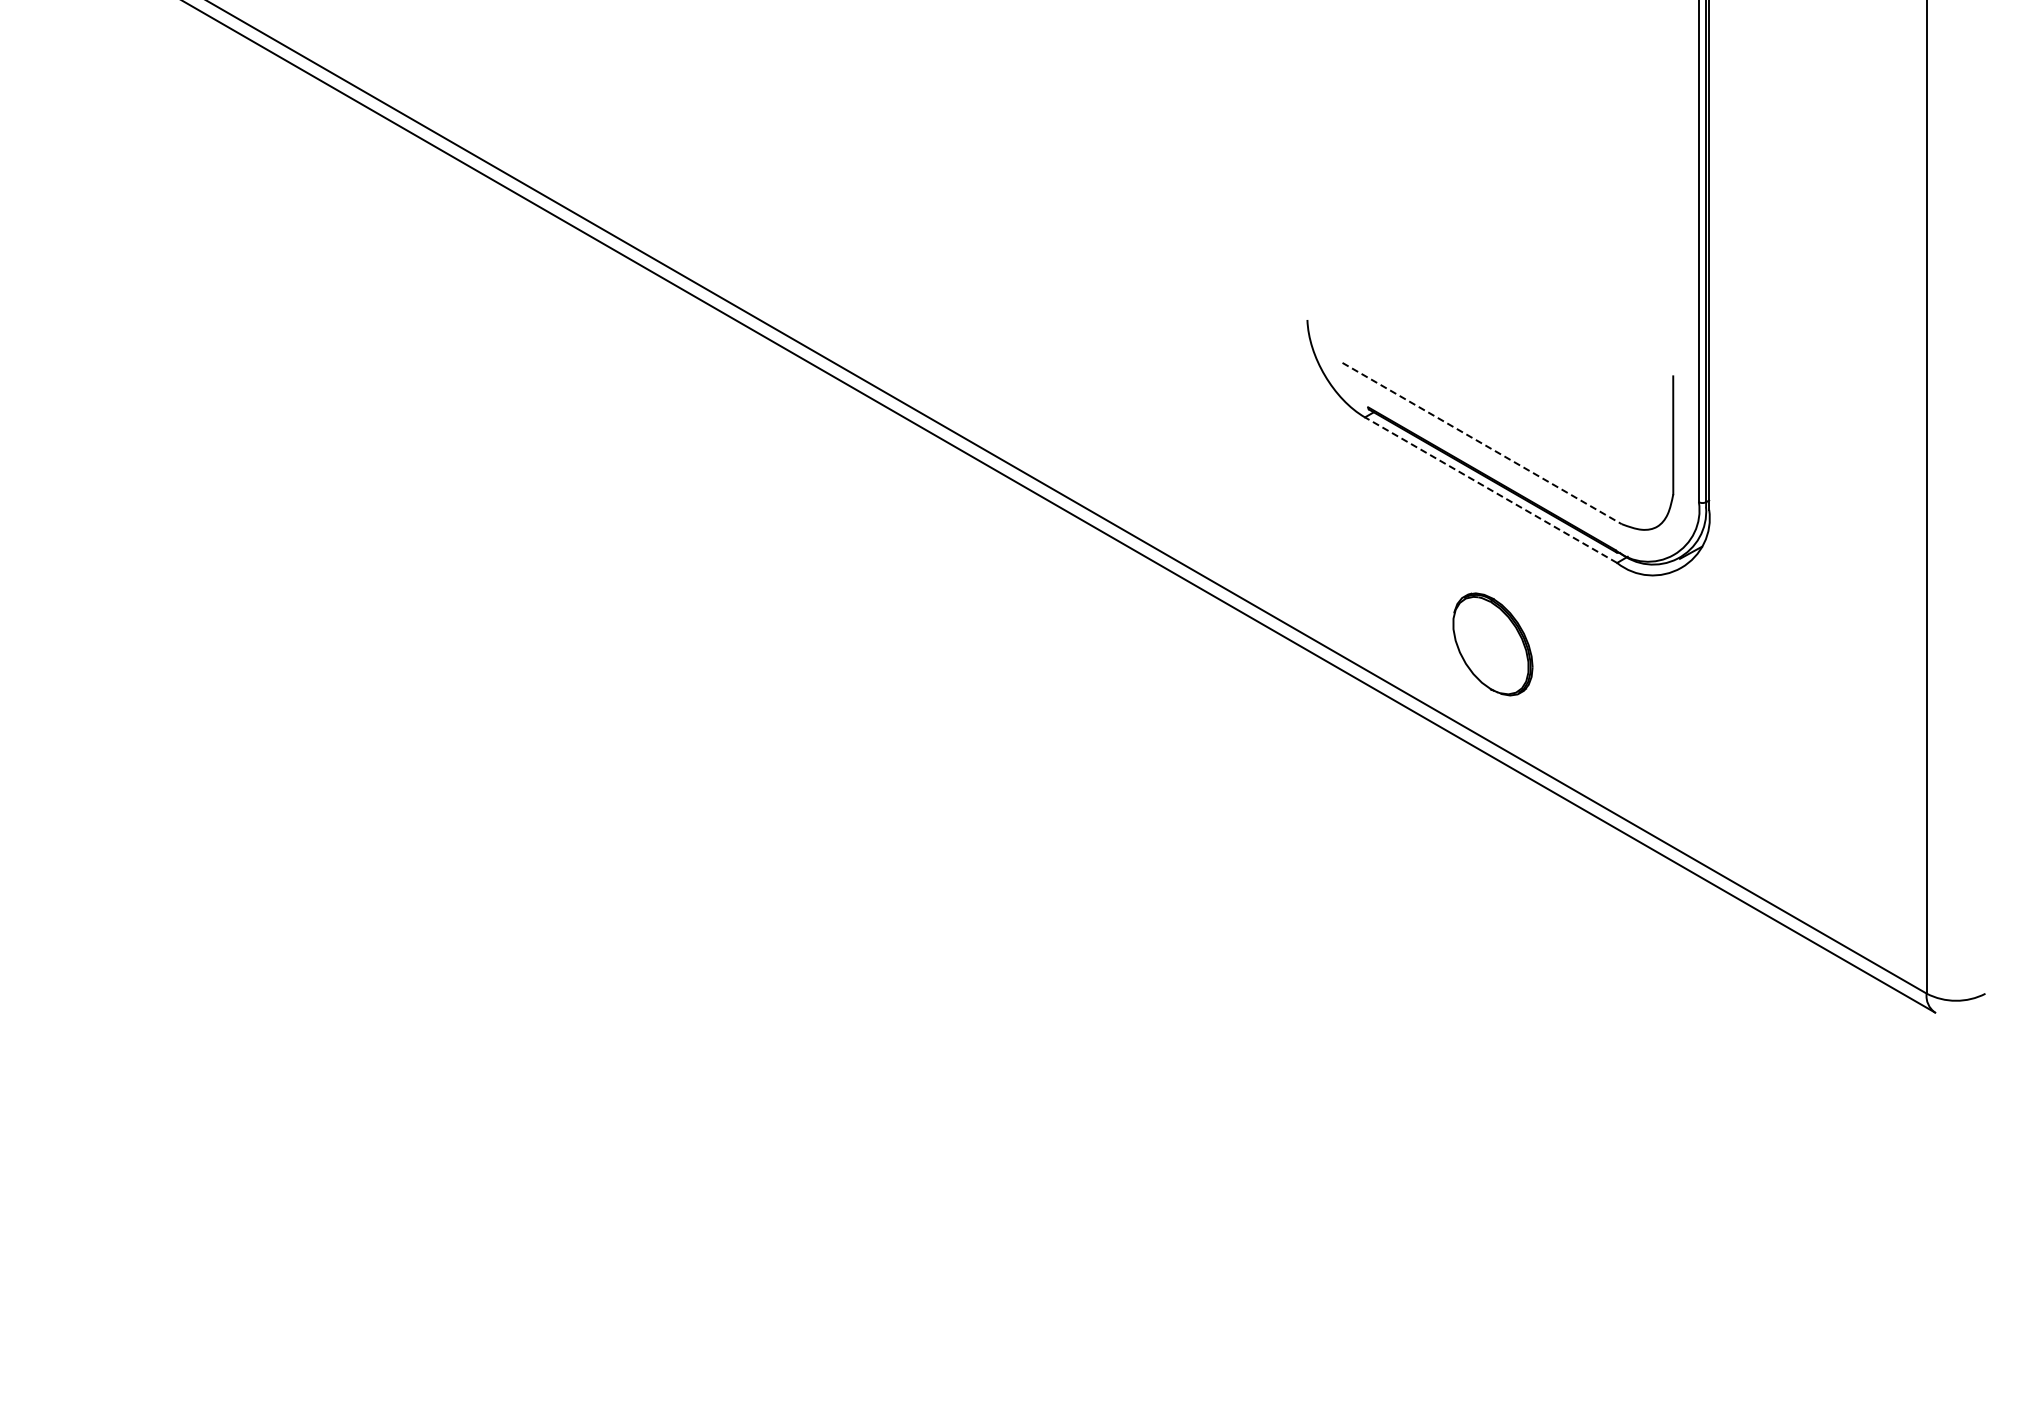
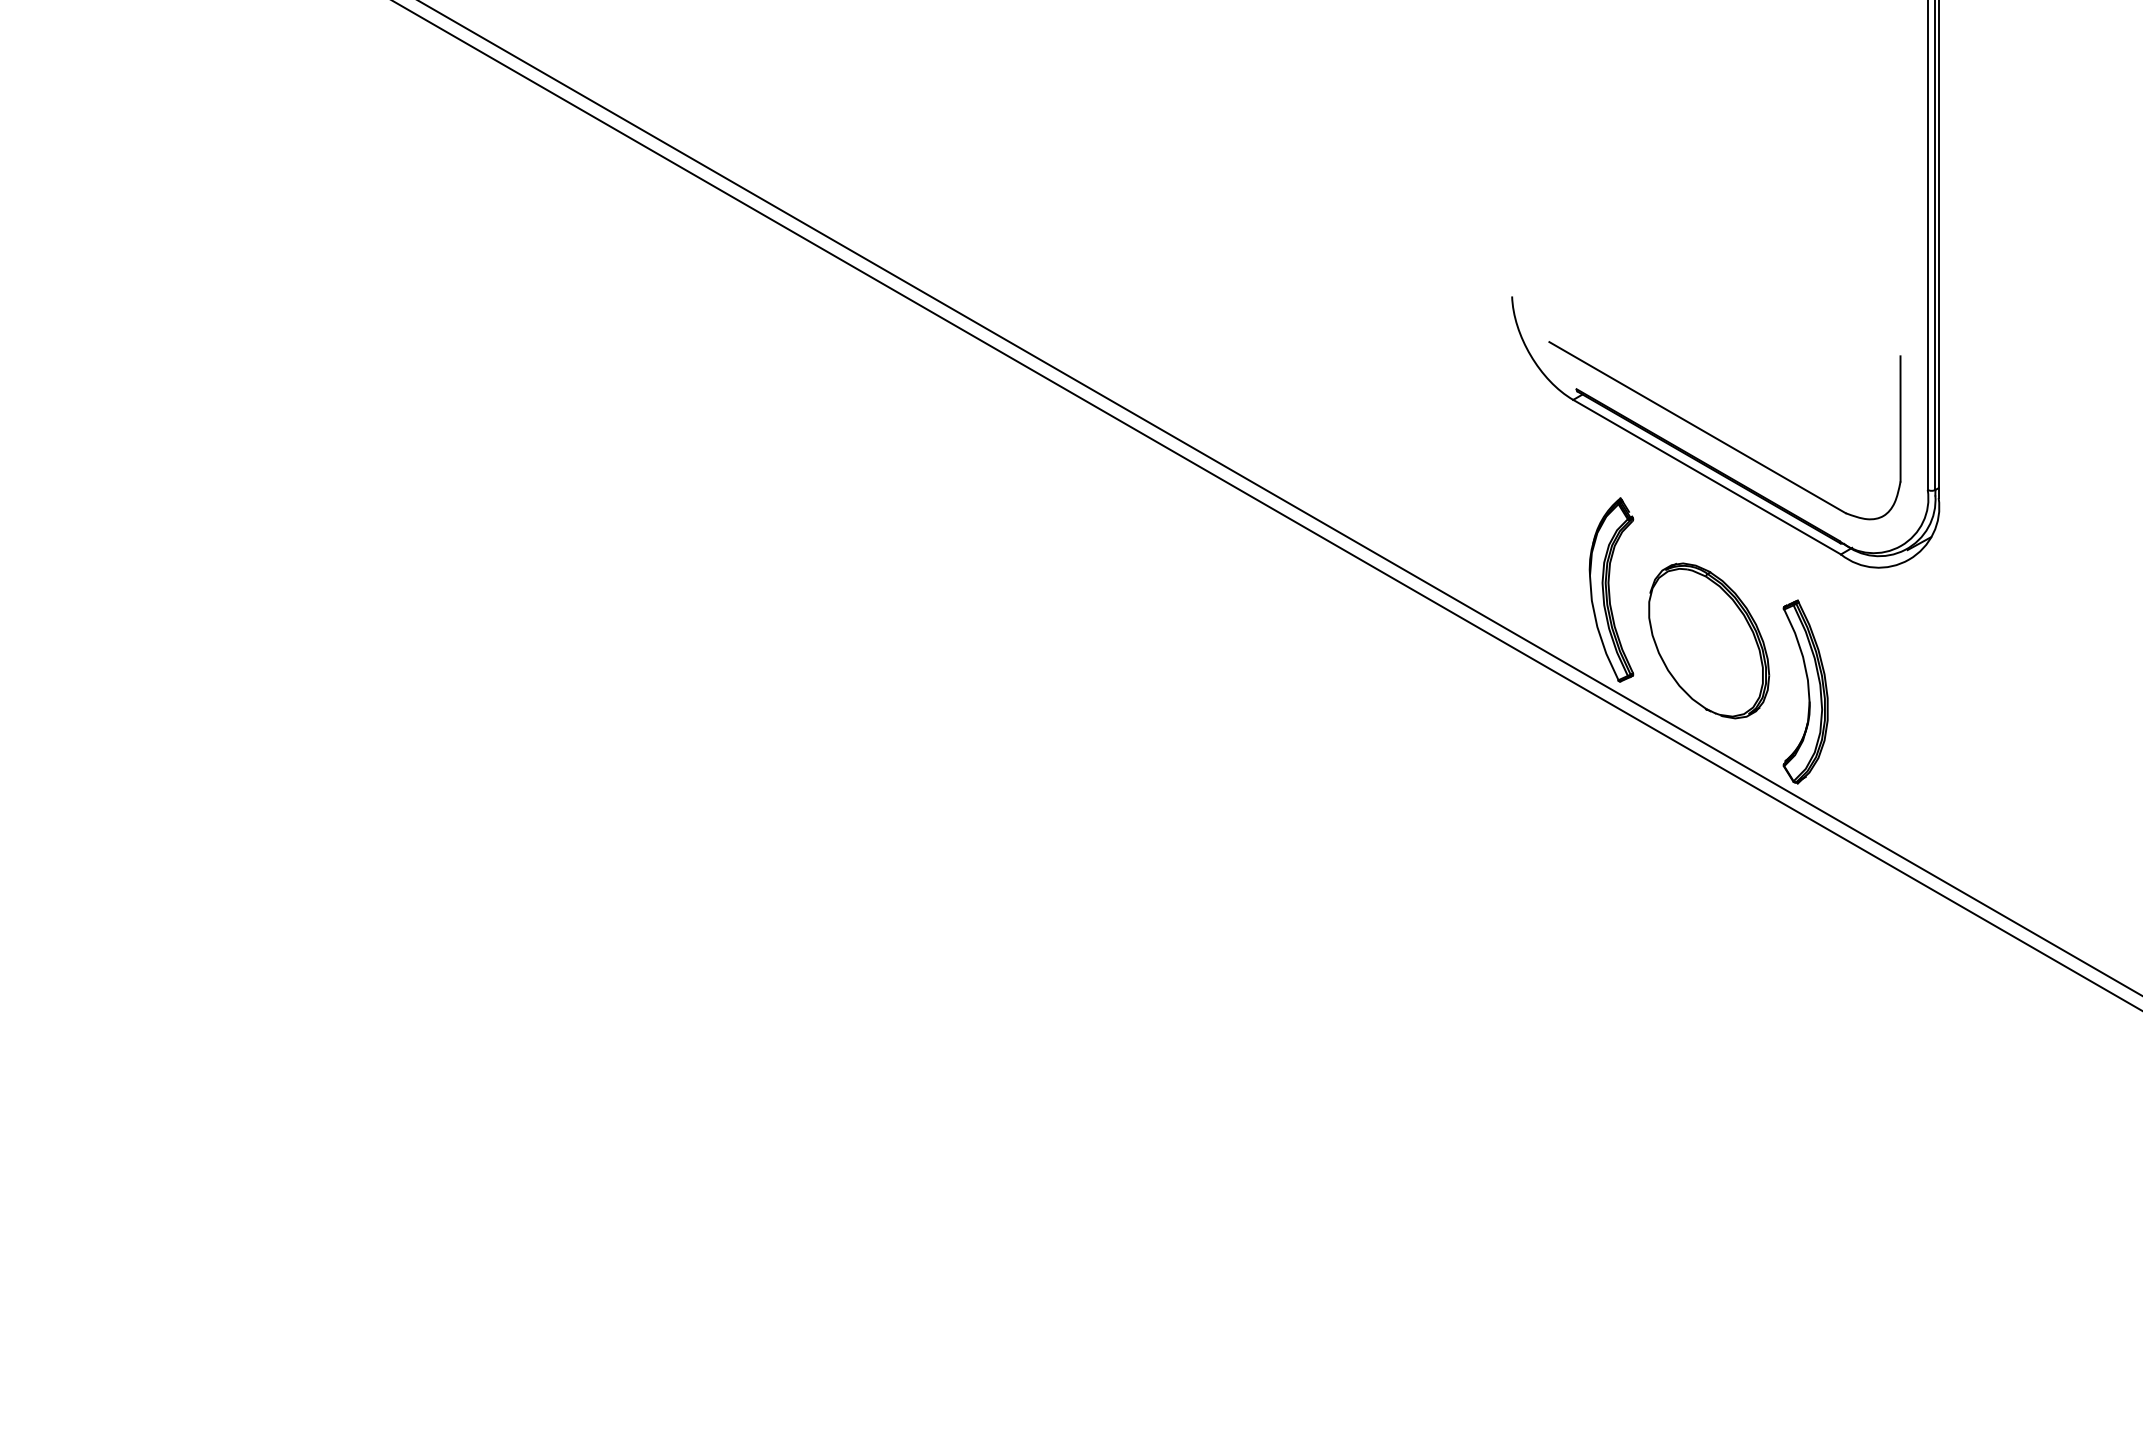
line: (1482, 443) -> (1697, 427), dashed -> solid
line: (1491, 490) -> (1707, 477), dashed -> solid
part: (1400, 596) -> (1610, 590), added
part: (1492, 644) -> (1708, 641), size x1.43
part: (1583, 692) -> (1805, 691), added

